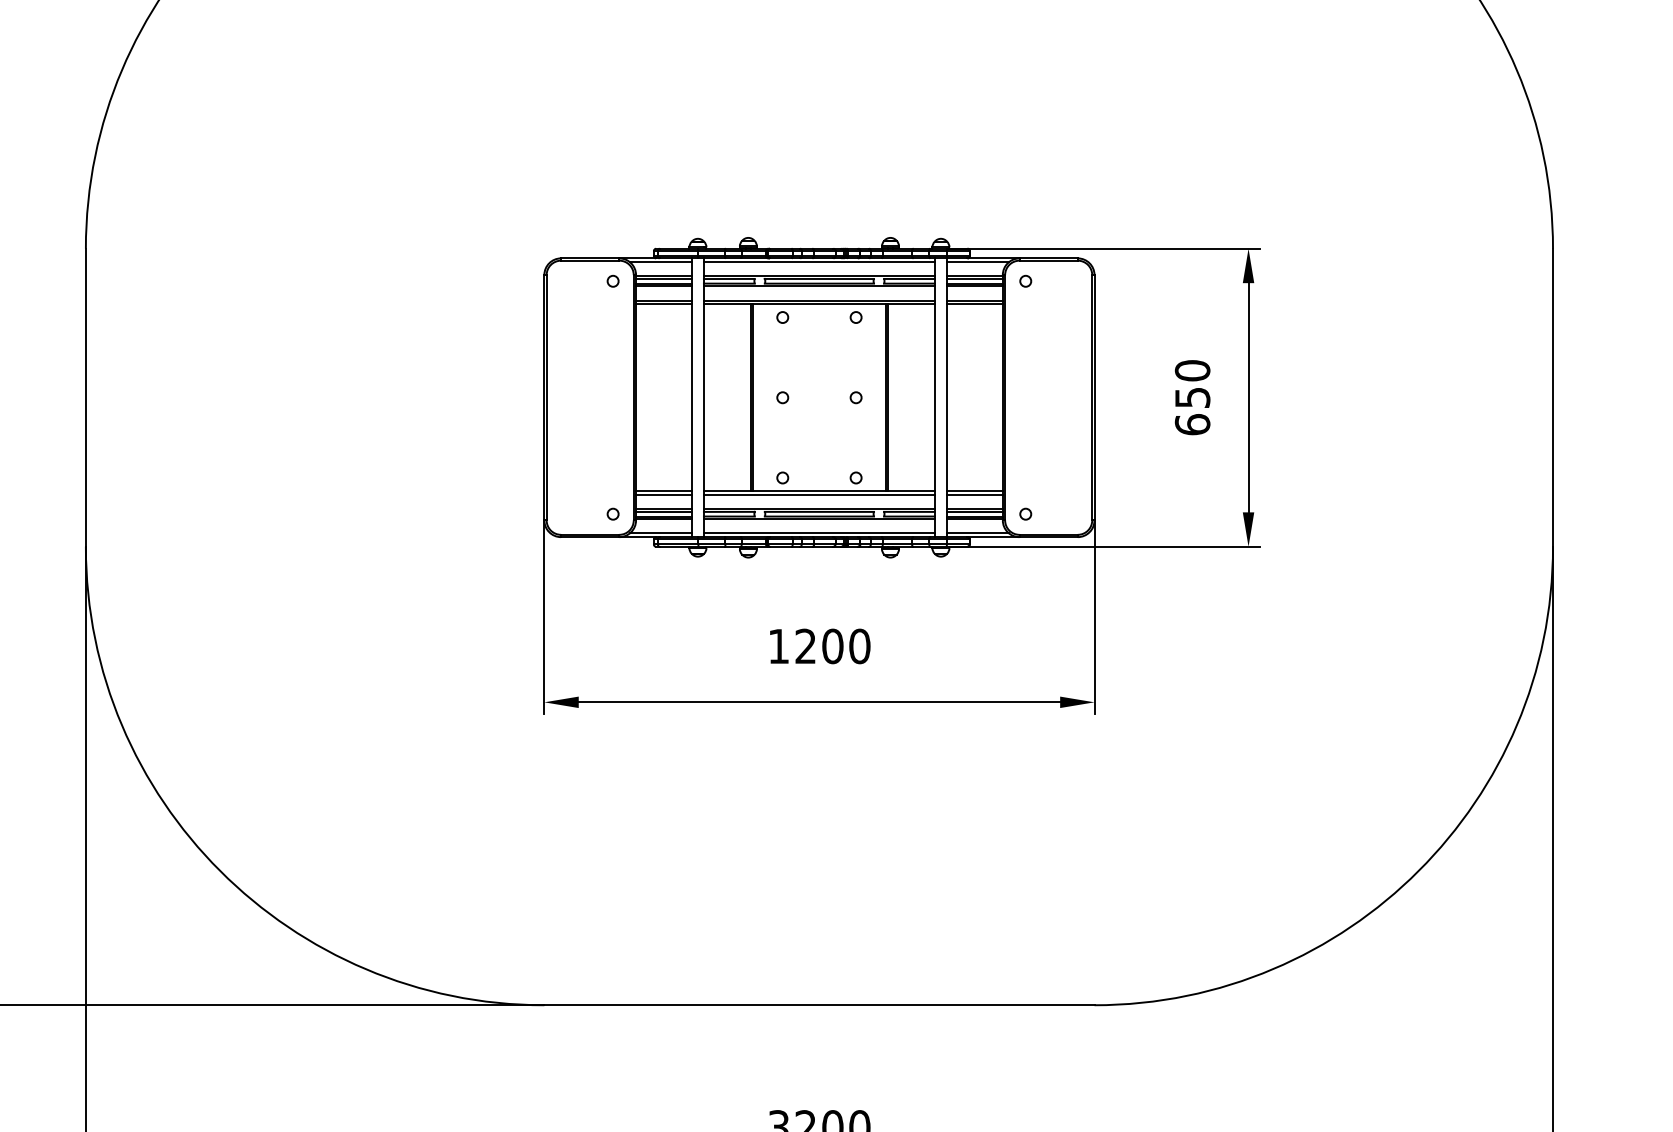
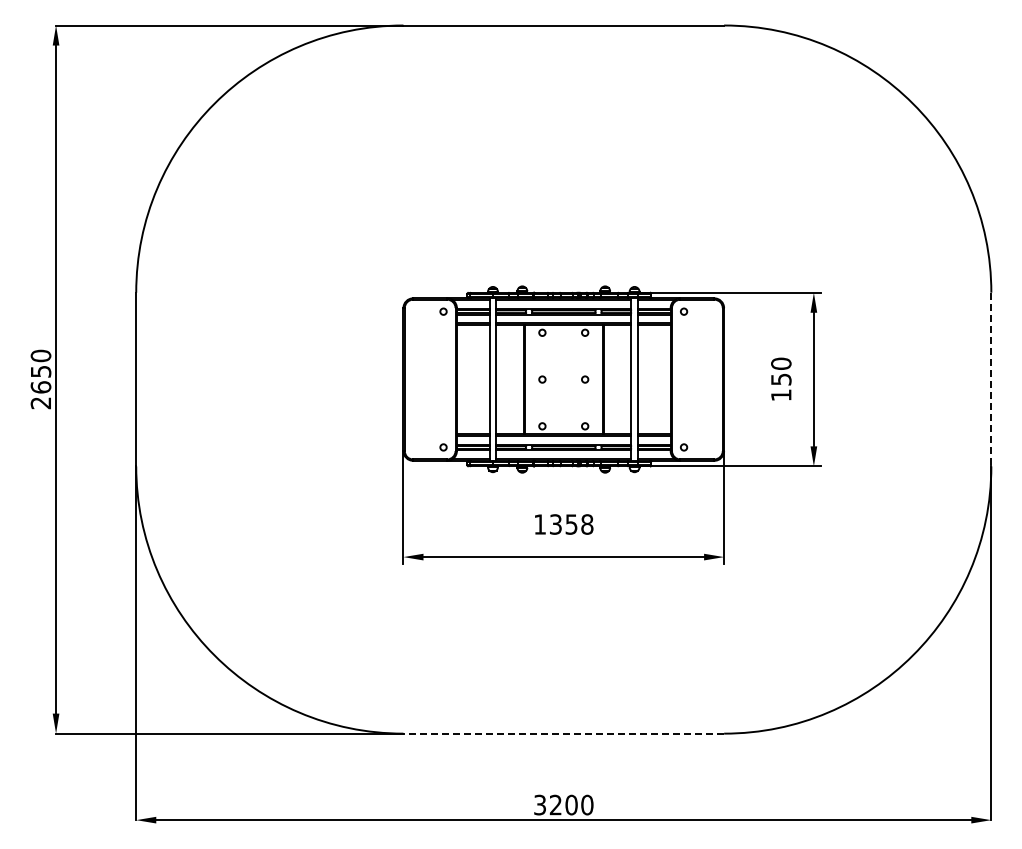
line: (1553, 397) -> (991, 379), solid -> dashed
text: (1192, 425) -> (781, 395), 650 -> 150
text: (832, 646) -> (571, 524), 1200 -> 1358
line: (818, 1004) -> (563, 733), solid -> dashed

